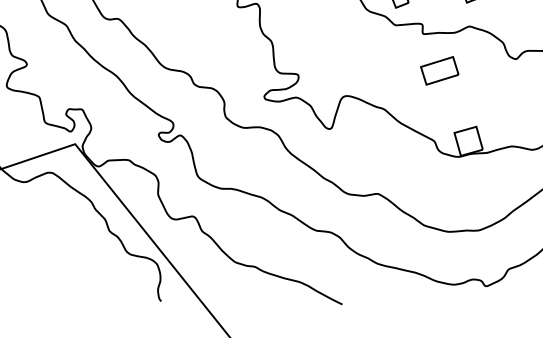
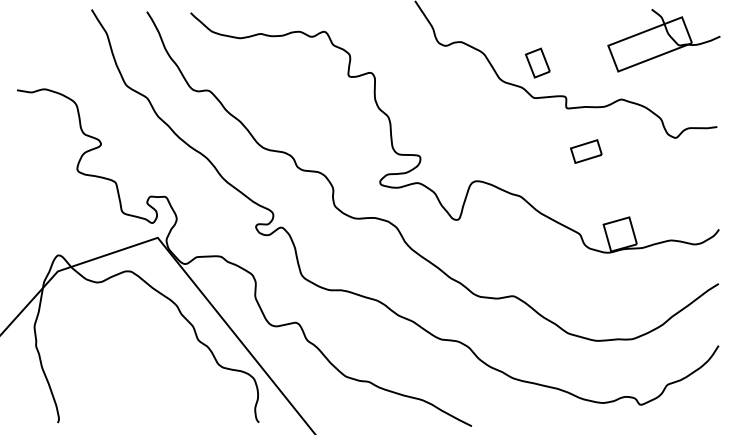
part: (439, 70) -> (586, 151), size x0.7

